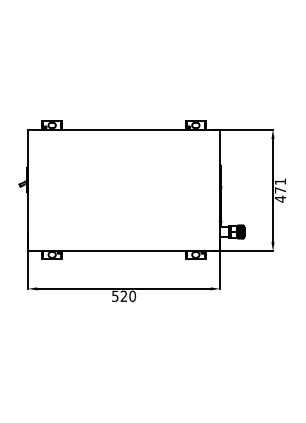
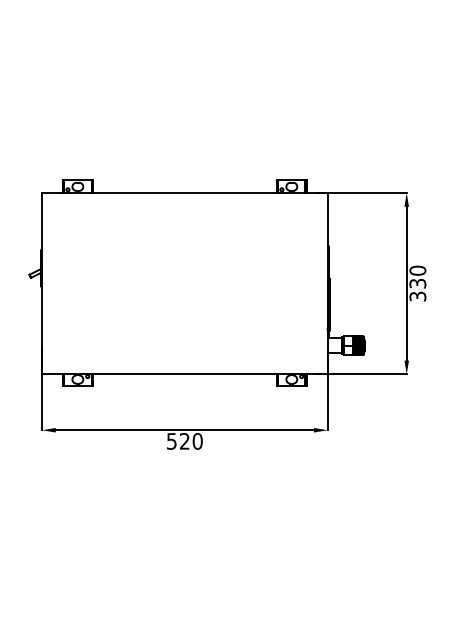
text: (280, 190) -> (417, 283), 471 -> 330

